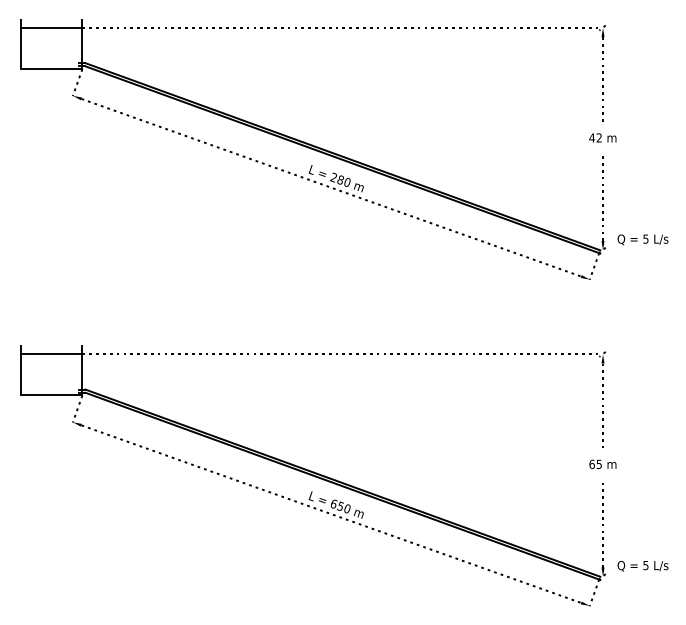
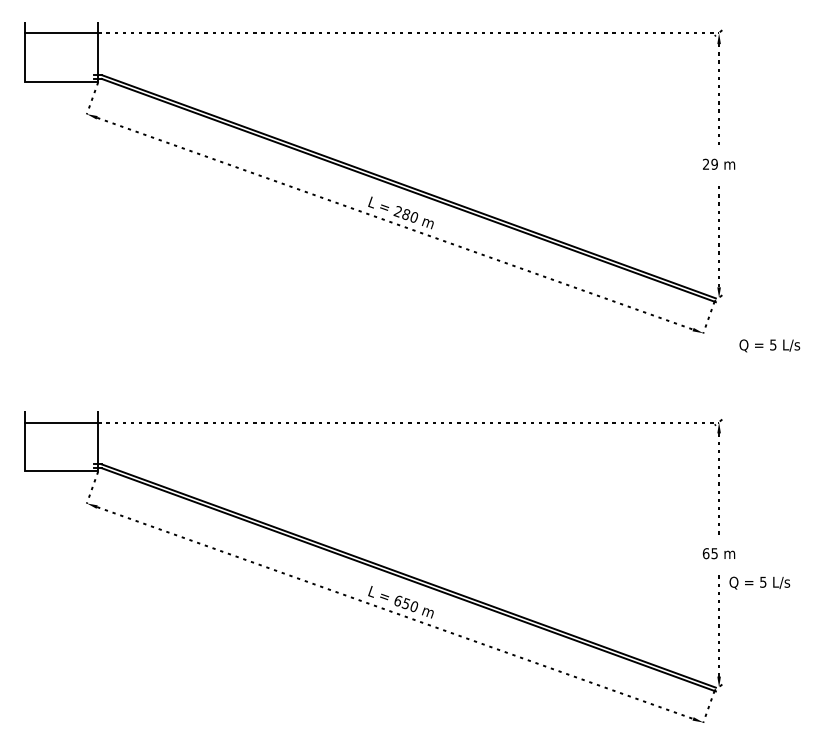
text: (594, 137) -> (709, 163), 42 -> 29
text: (642, 239) -> (769, 345), moved
text: (642, 565) -> (759, 582), moved

